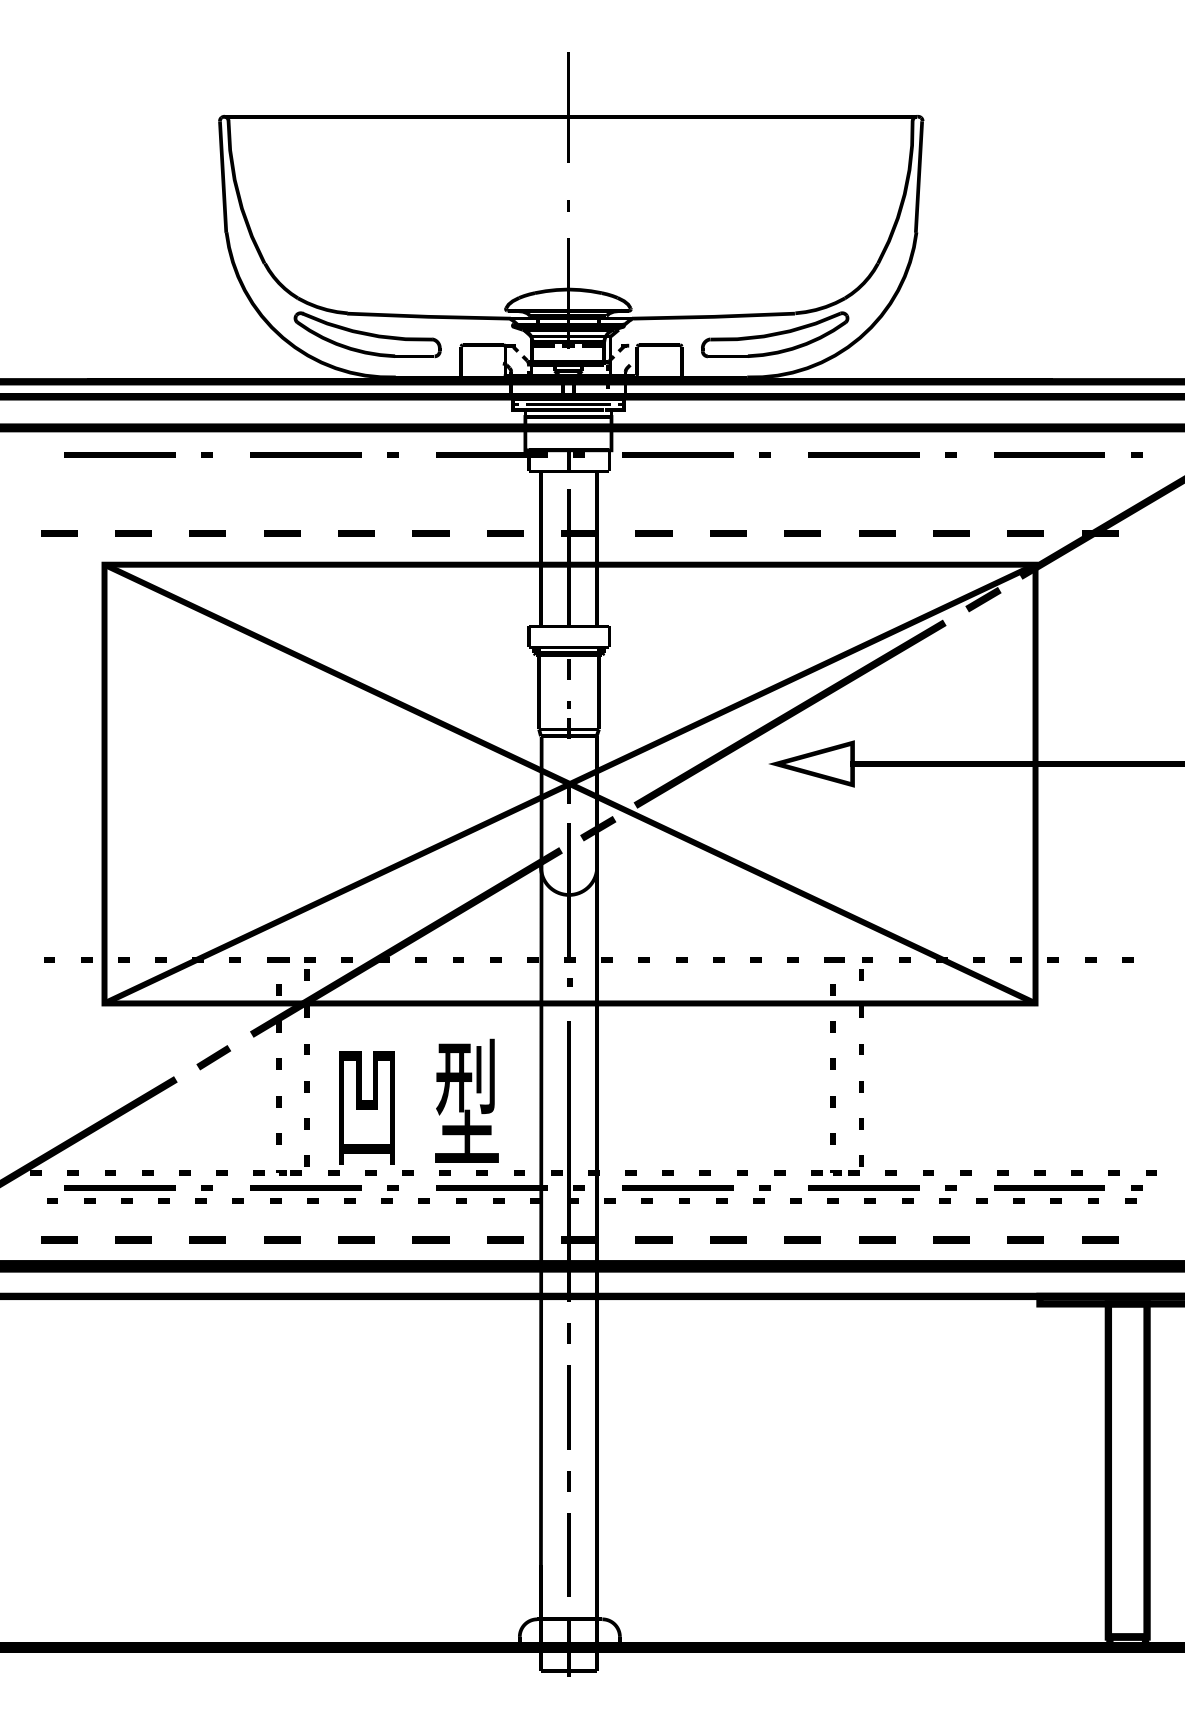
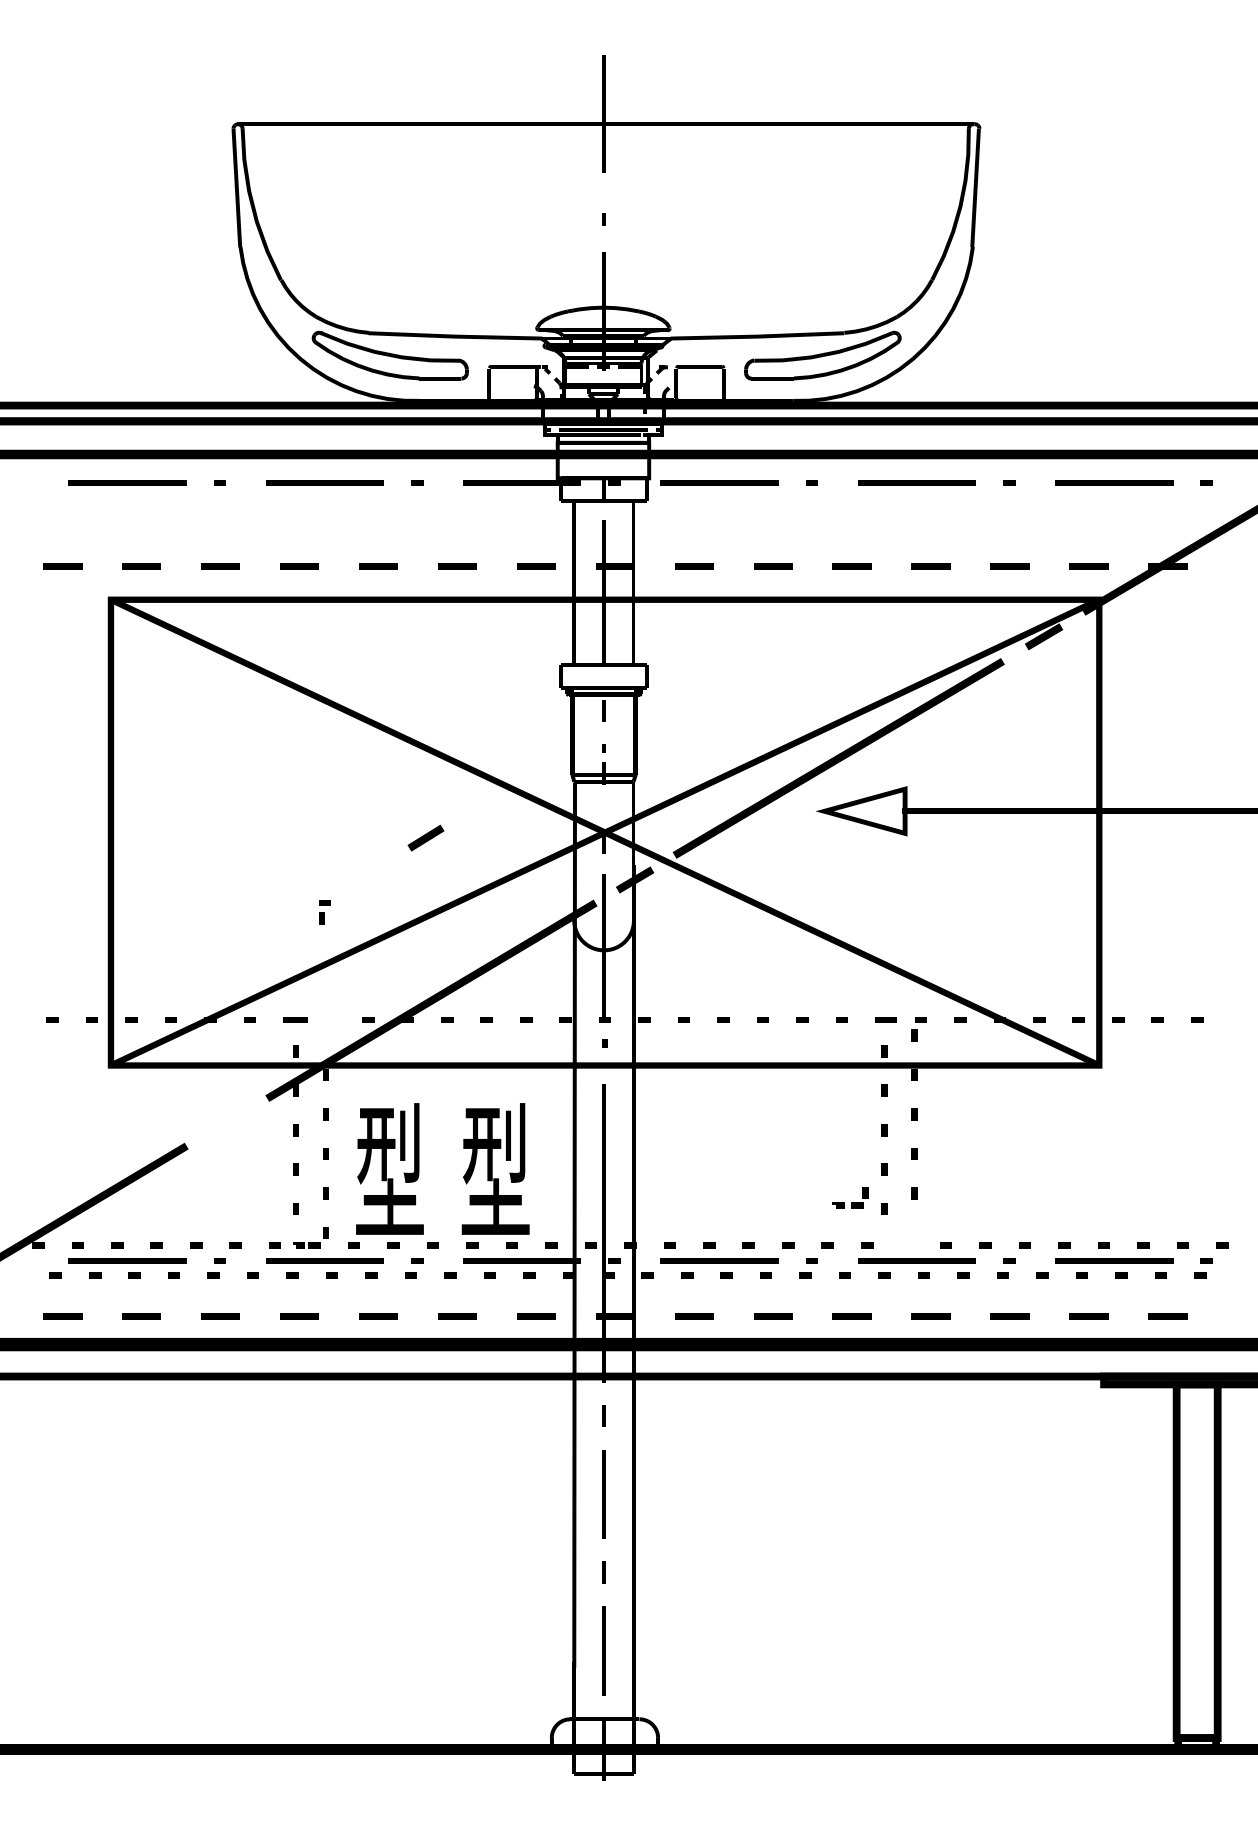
part: (309, 969) -> (324, 912), moved
line: (213, 1057) -> (425, 837), moved
text: (366, 1101) -> (389, 1169), 凹 -> 型
part: (847, 1165) -> (850, 1197), moved

